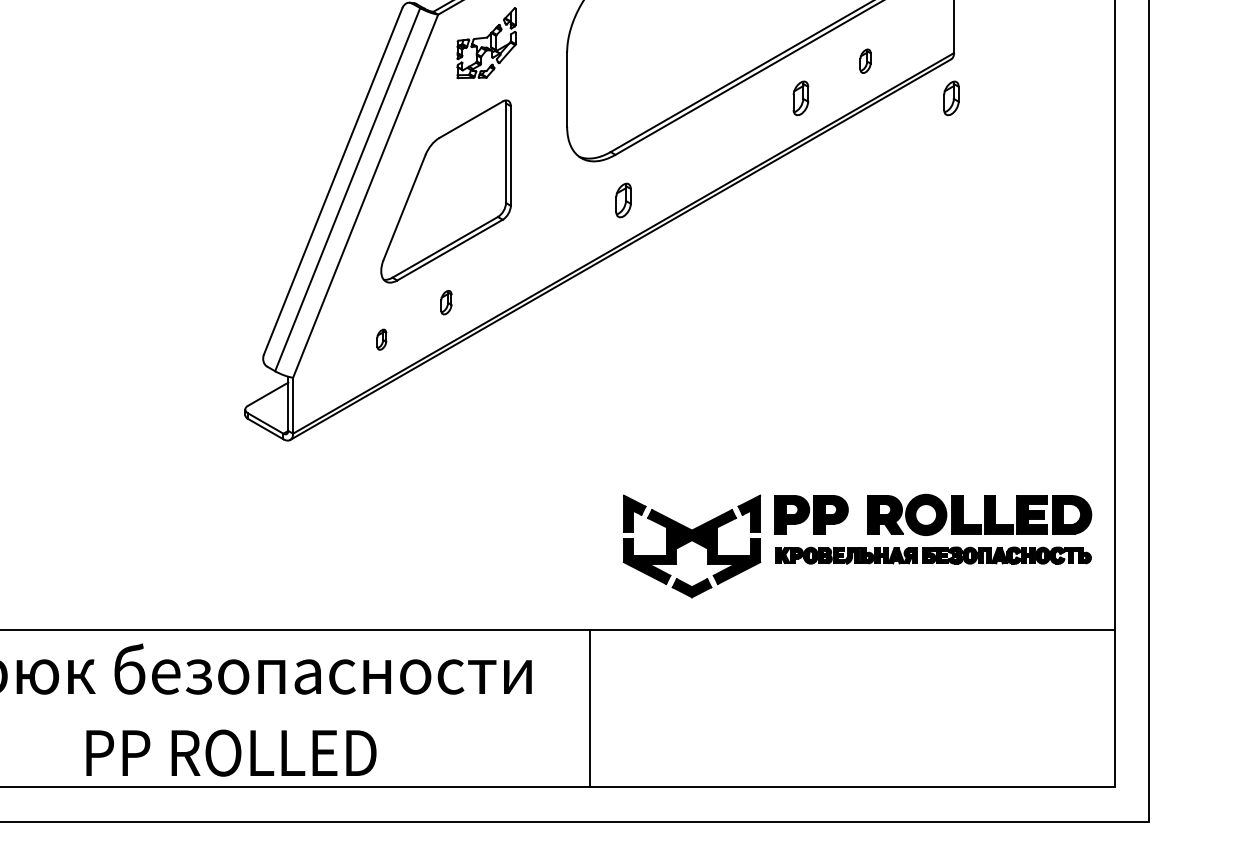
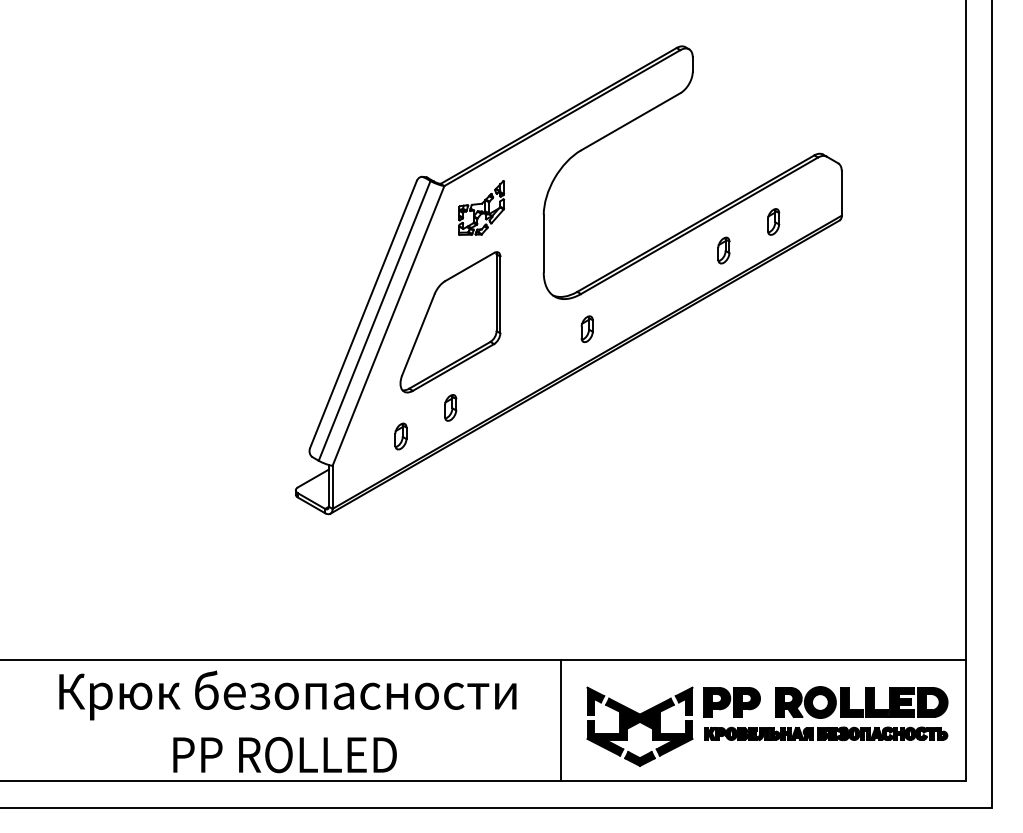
part: (865, 60) -> (773, 221), size x1.43
part: (951, 98) -> (839, 250), removed
part: (446, 302) -> (450, 407), size x1.43
part: (381, 339) -> (400, 436), size x1.67
part: (857, 546) -> (767, 726), moved

